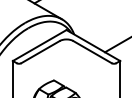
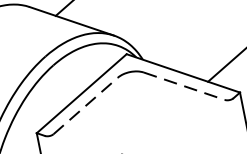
line: (40, 51) -> (85, 104), solid -> dashed
line: (93, 52) -> (186, 86), solid -> dashed

